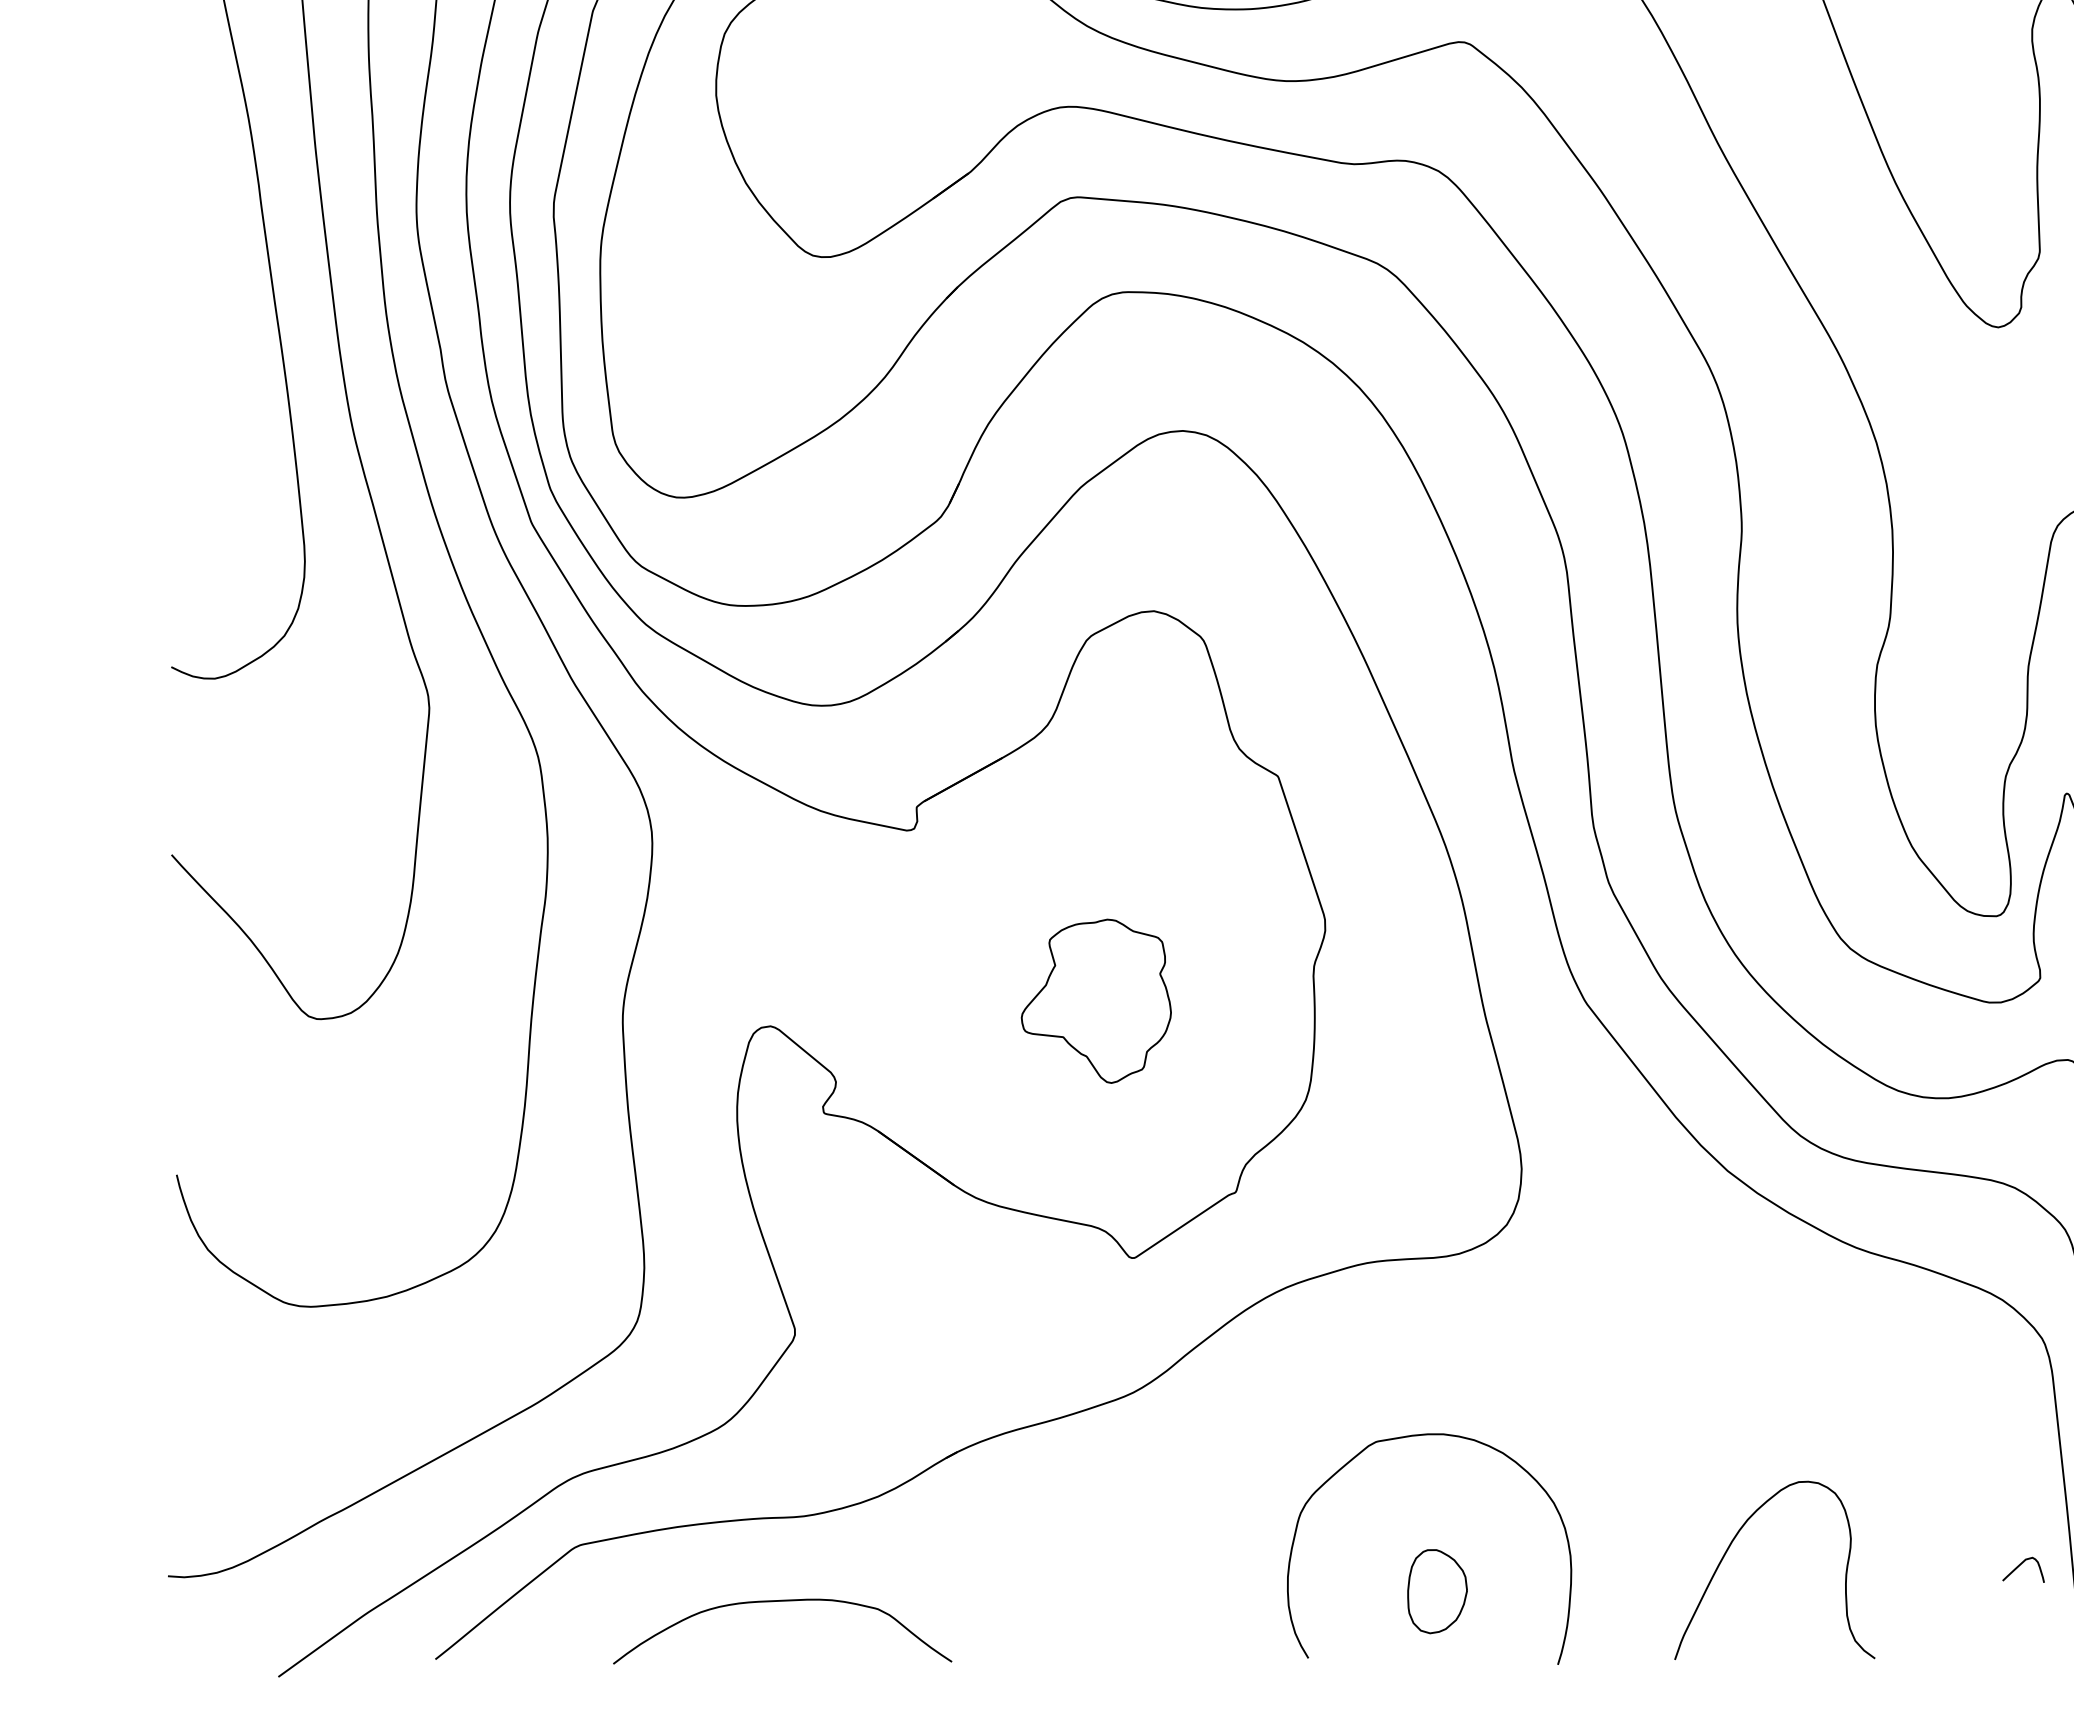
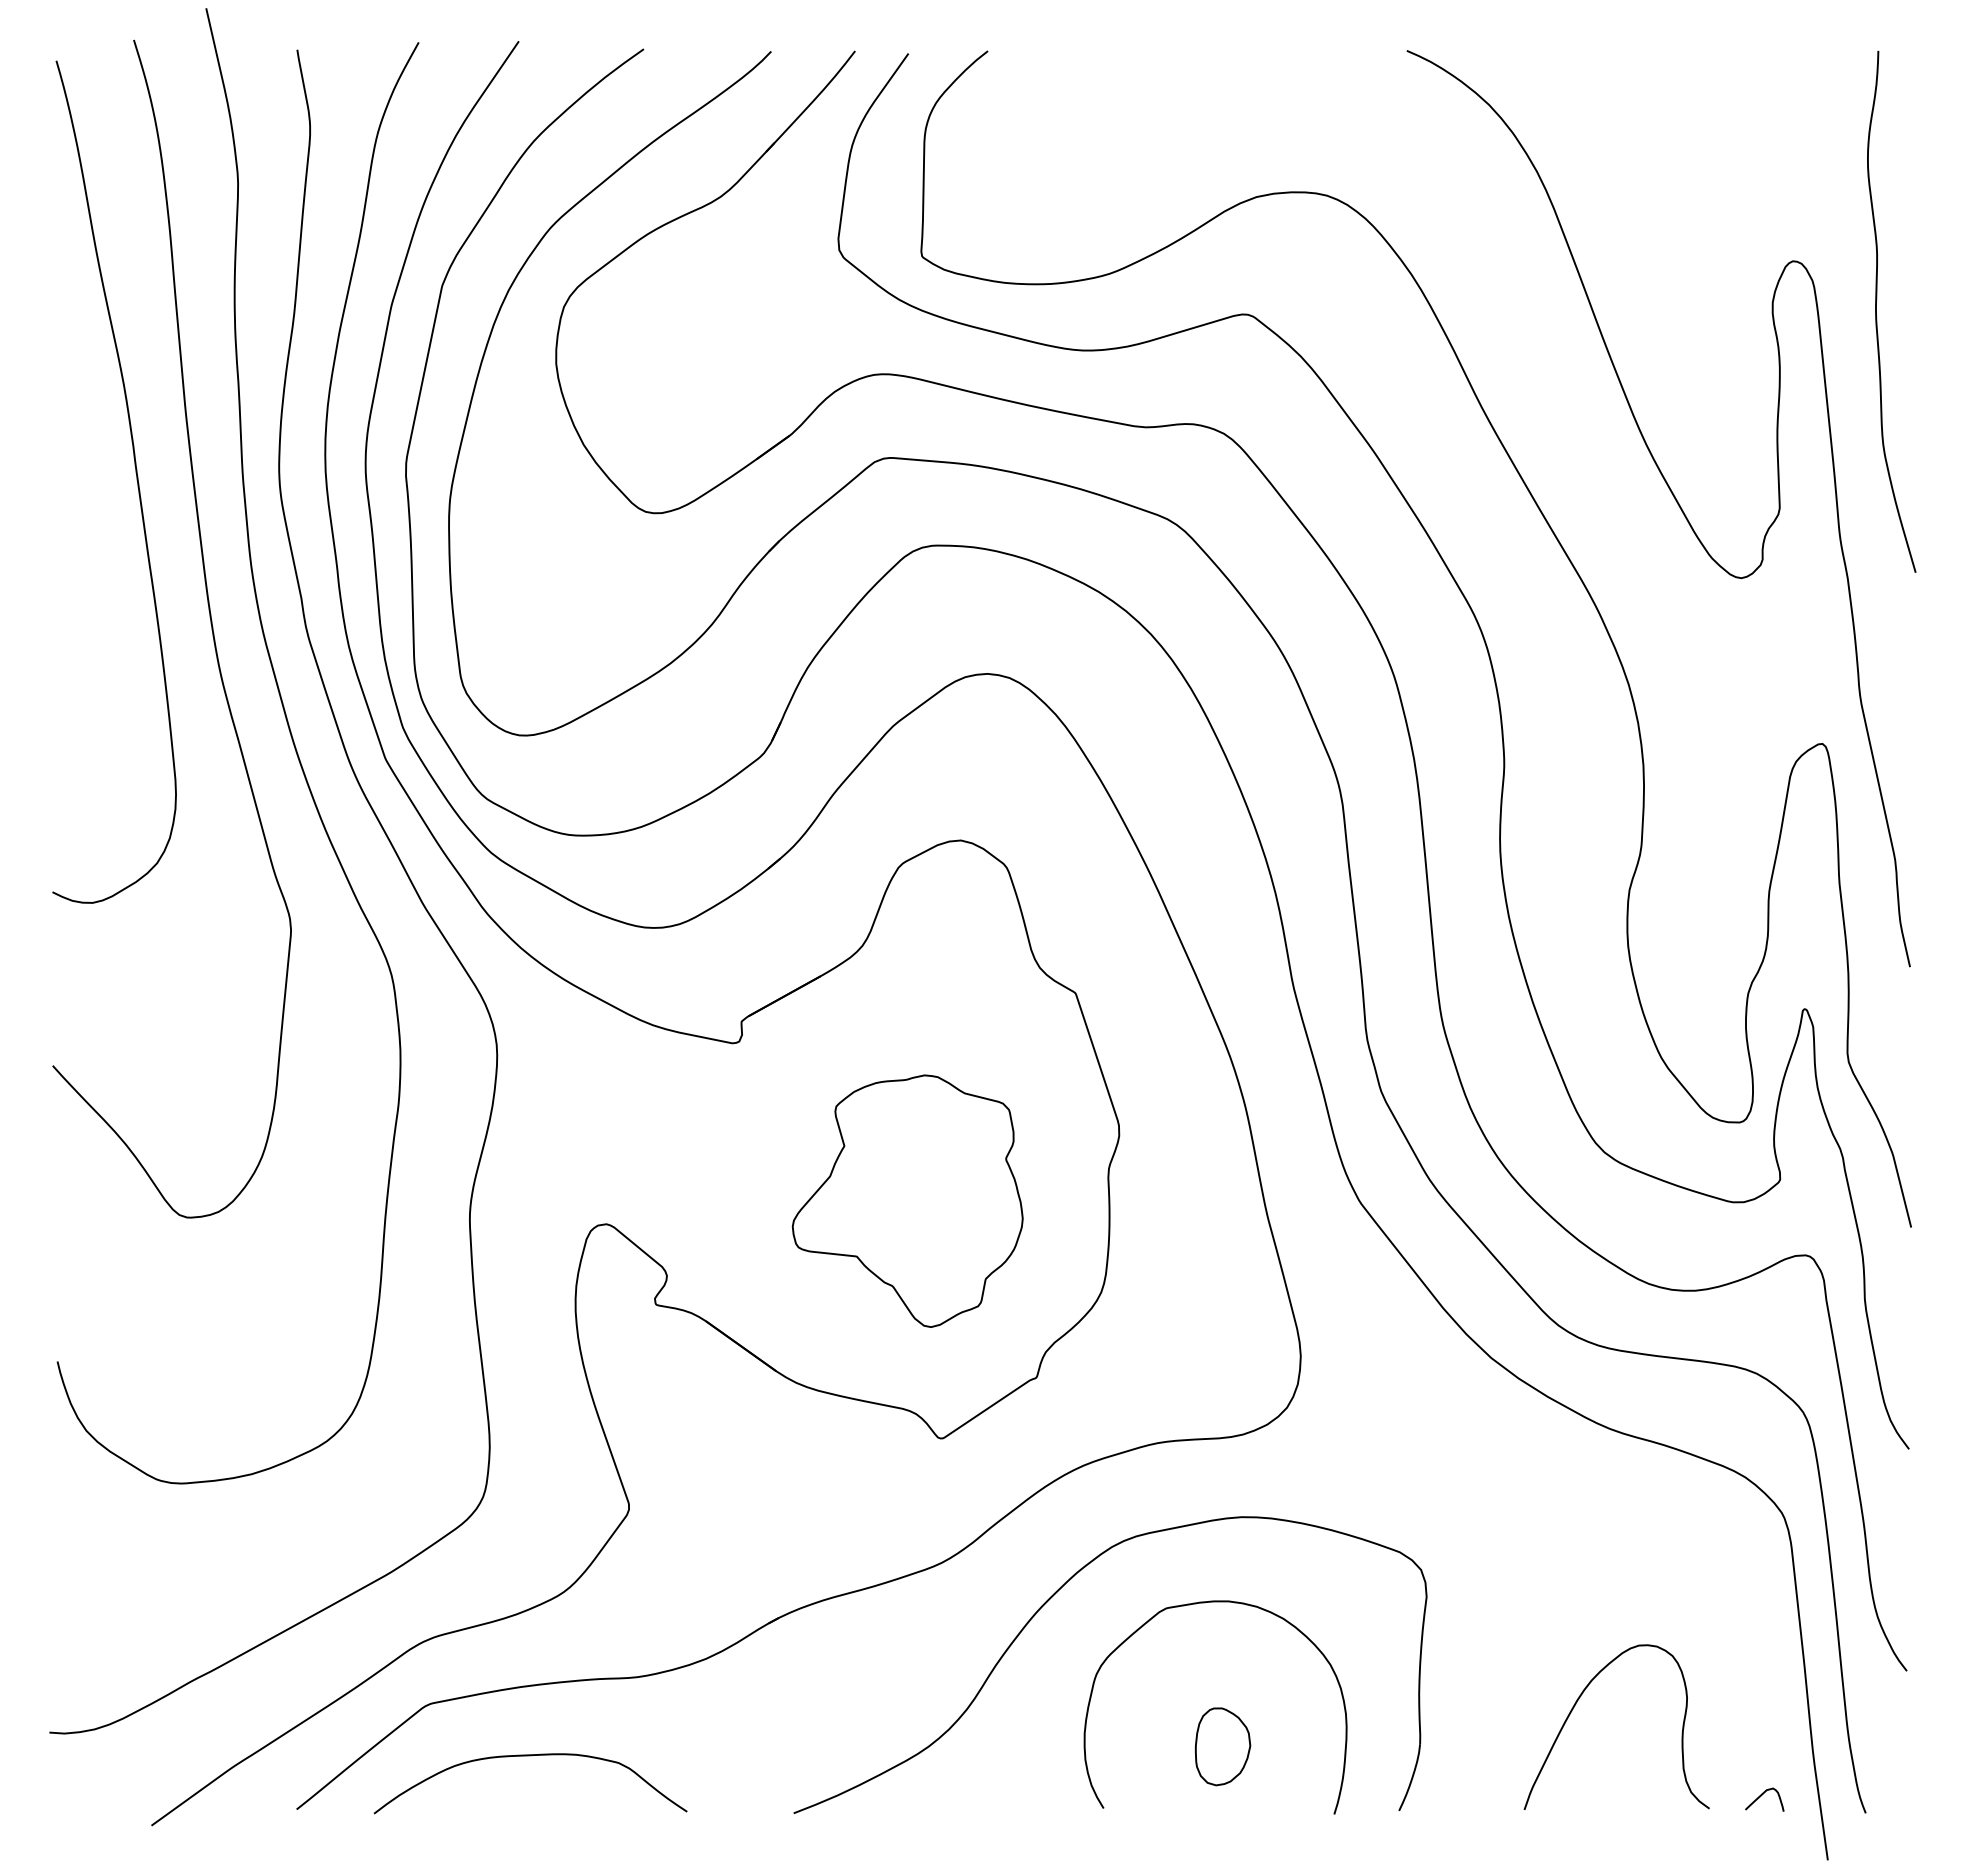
part: (1096, 1000) -> (907, 1200), size x1.67
part: (1248, 1434) -> (1048, 1601), added
curve: (1731, 1545) -> (1576, 1704), moved
curve: (2020, 1566) -> (1761, 1796), moved
curve: (782, 1602) -> (530, 1756), moved

